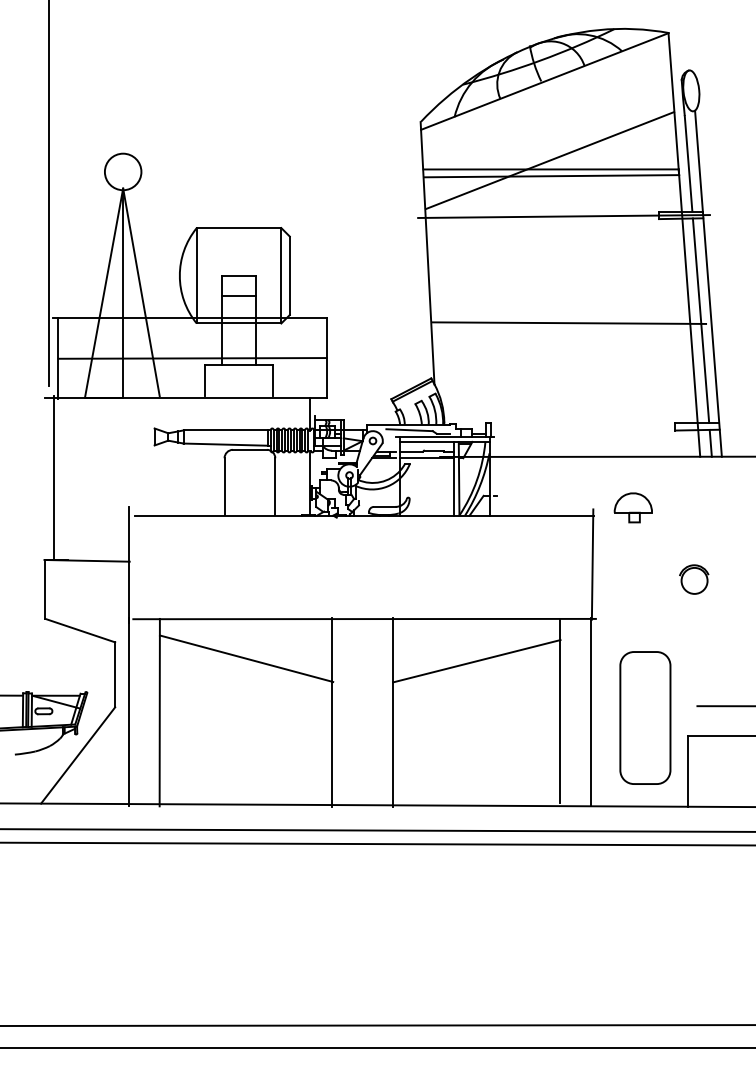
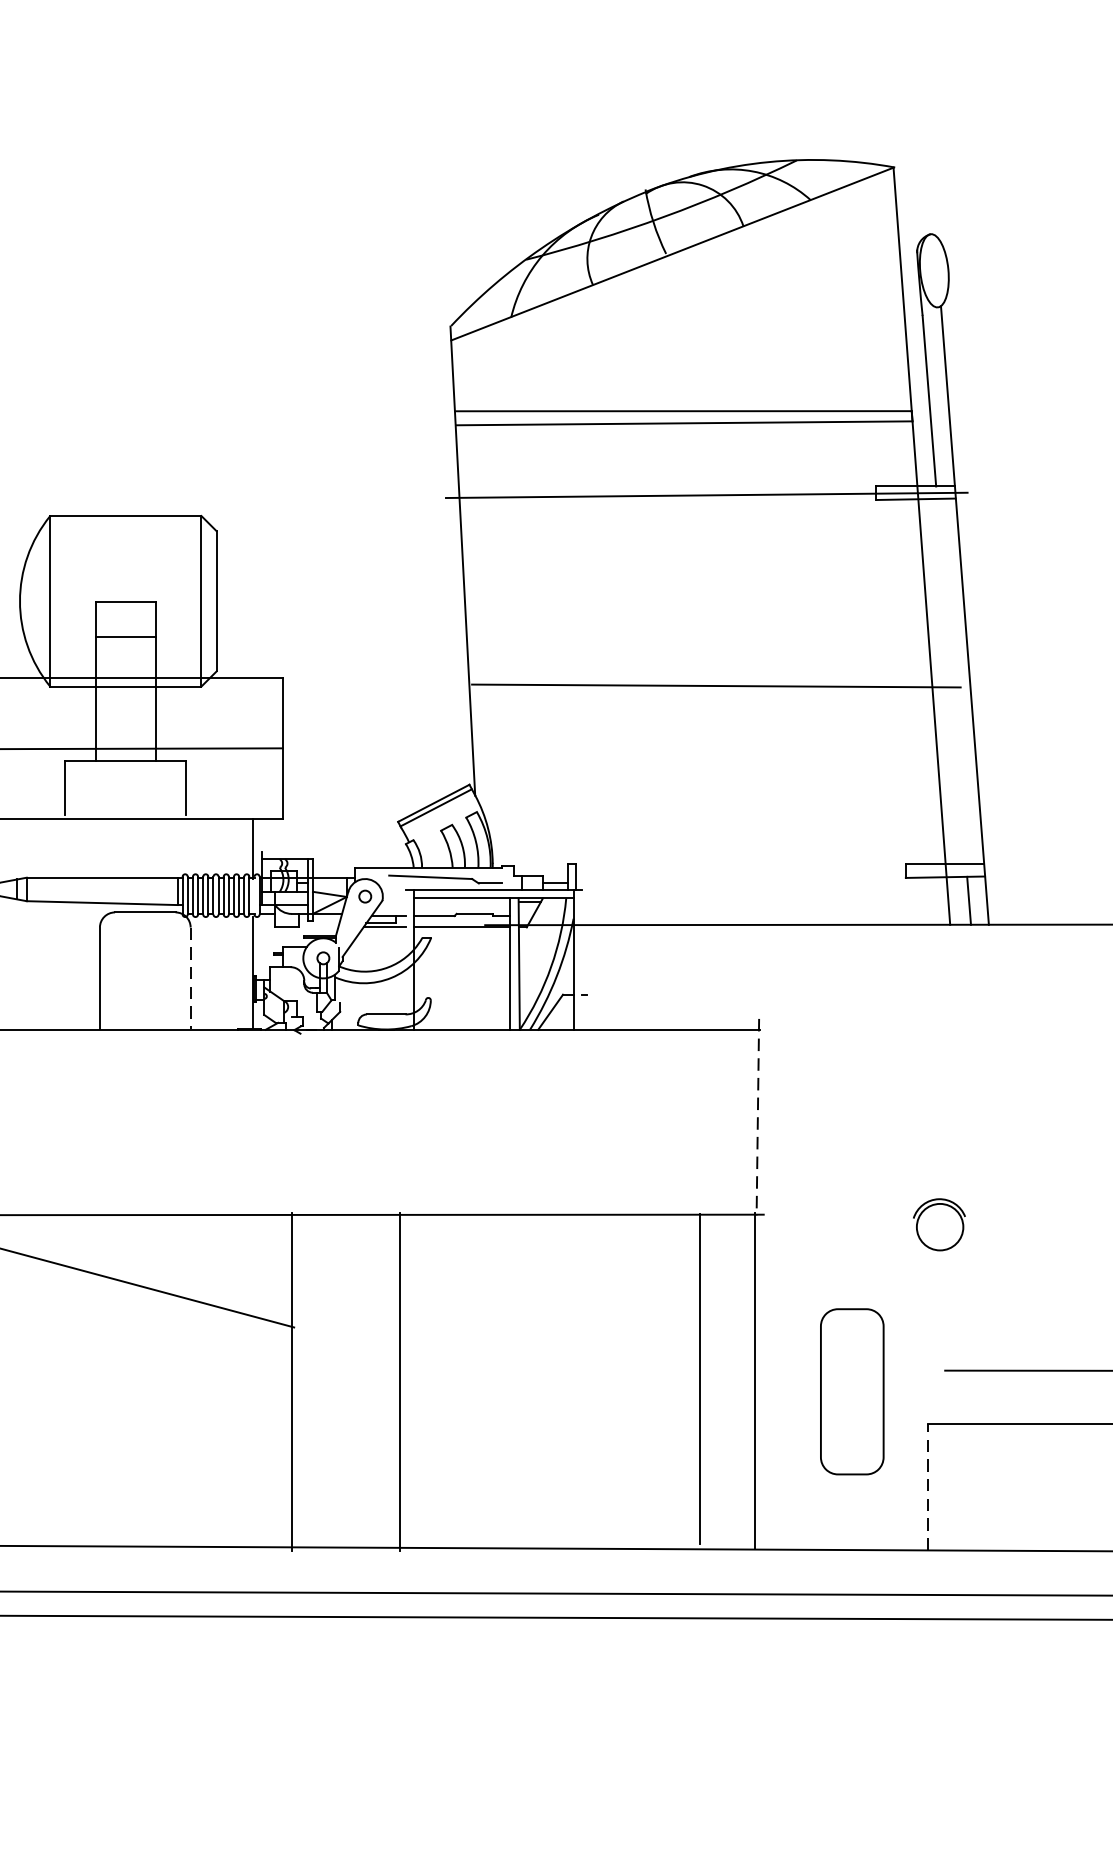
line: (549, 160) -> (680, 395), removed
line: (700, 320) -> (950, 681), removed
line: (275, 487) -> (191, 979), solid -> dashed
part: (632, 507) -> (829, 1015), removed
line: (592, 565) -> (757, 1119), solid -> dashed
part: (694, 579) -> (939, 1224), moved
line: (476, 661) -> (550, 1290), removed
part: (645, 717) -> (852, 1390), size x0.7
line: (687, 770) -> (927, 1485), solid -> dashed

